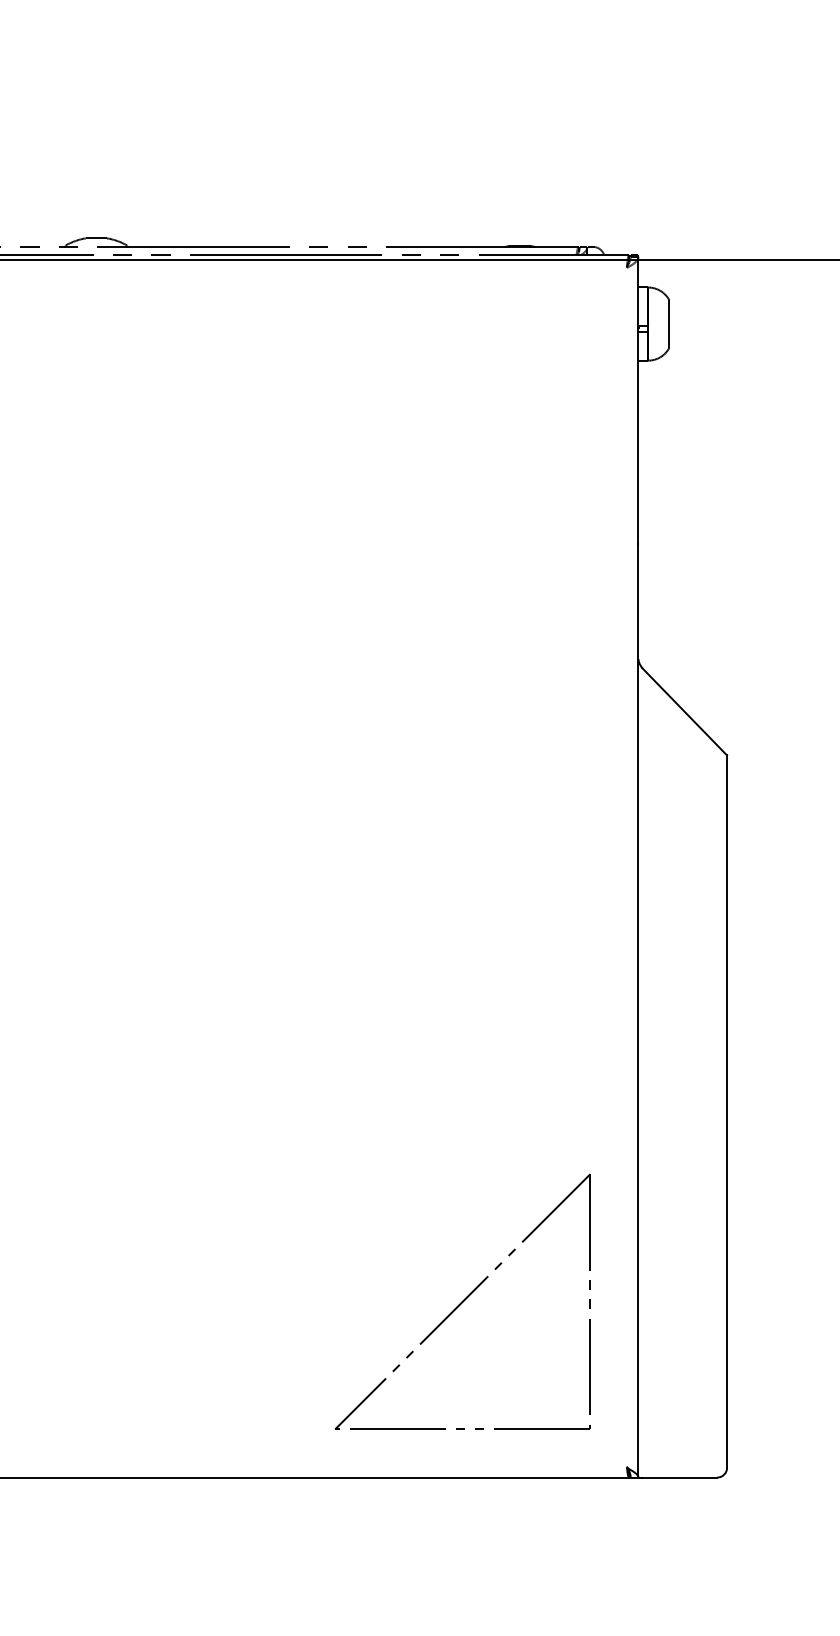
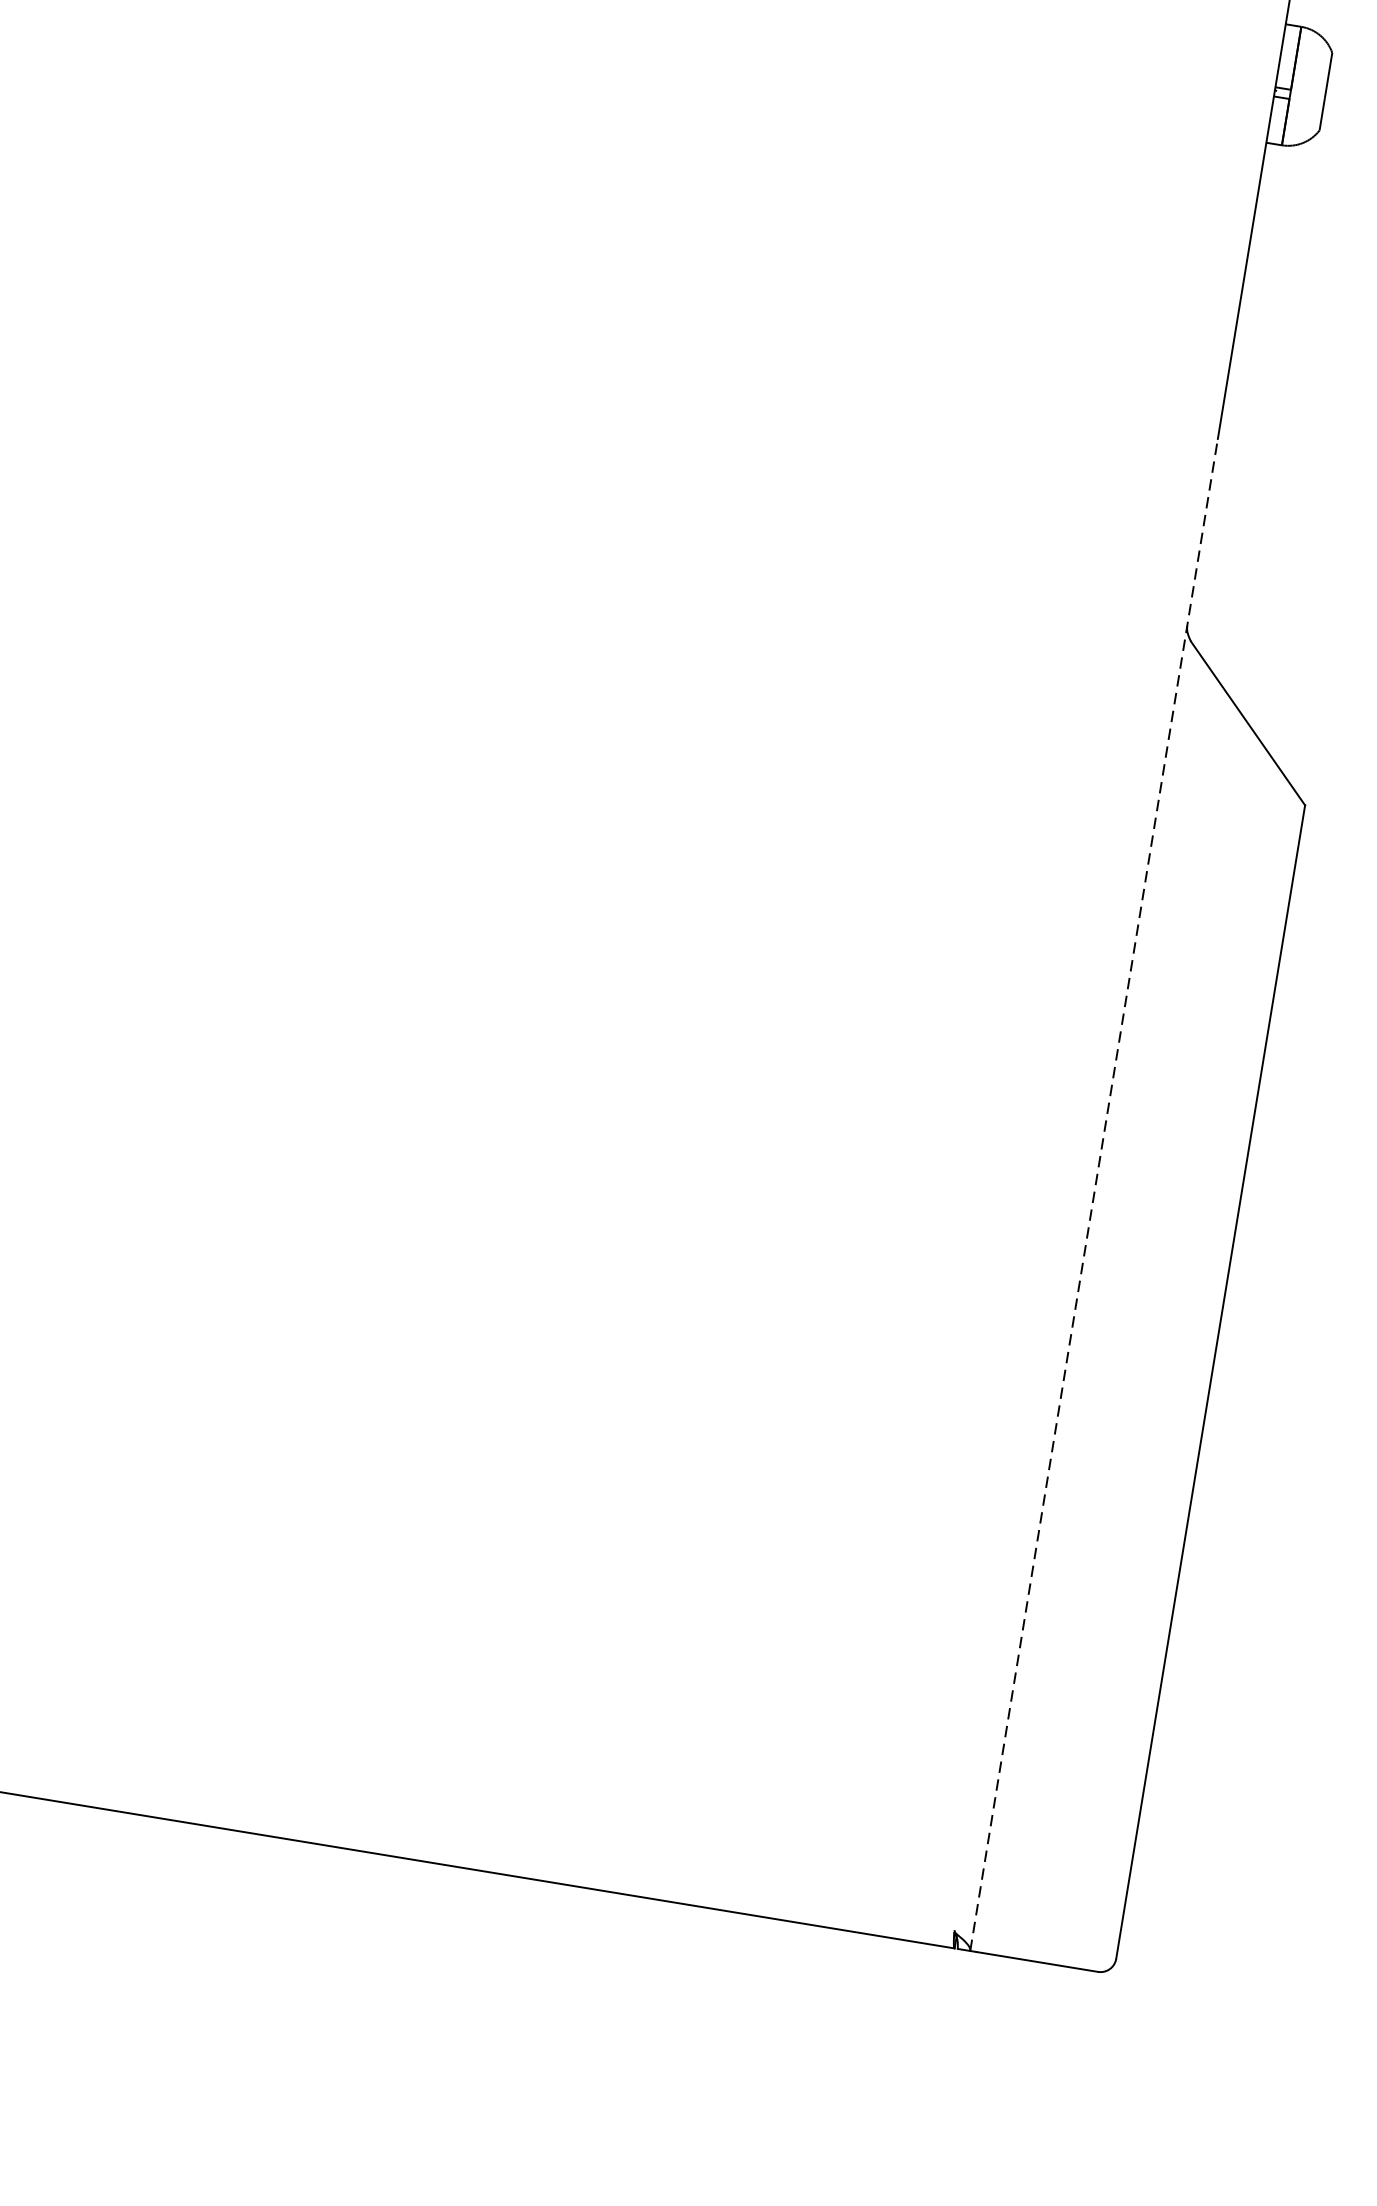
line: (638, 1010) -> (1094, 1194), solid -> dashed
part: (462, 1301) -> (732, 1619), removed

